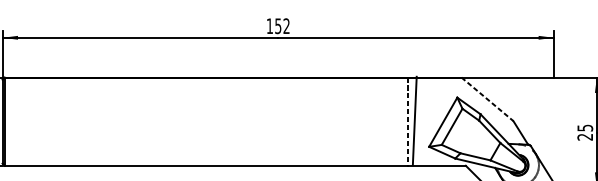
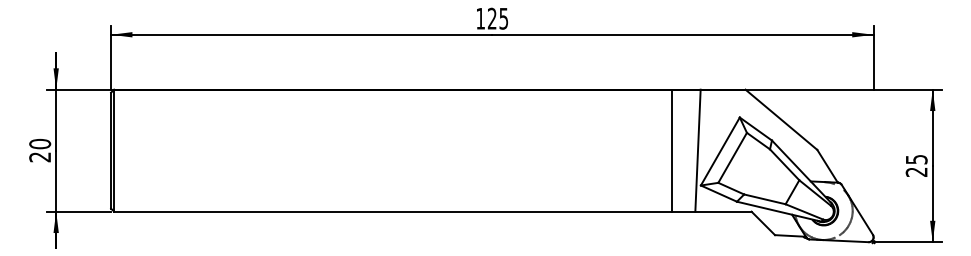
text: (282, 26) -> (498, 18), 152 -> 125
line: (487, 99) -> (781, 119), dashed -> solid
line: (414, 120) -> (697, 150), moved
line: (408, 121) -> (672, 150), dashed -> solid

